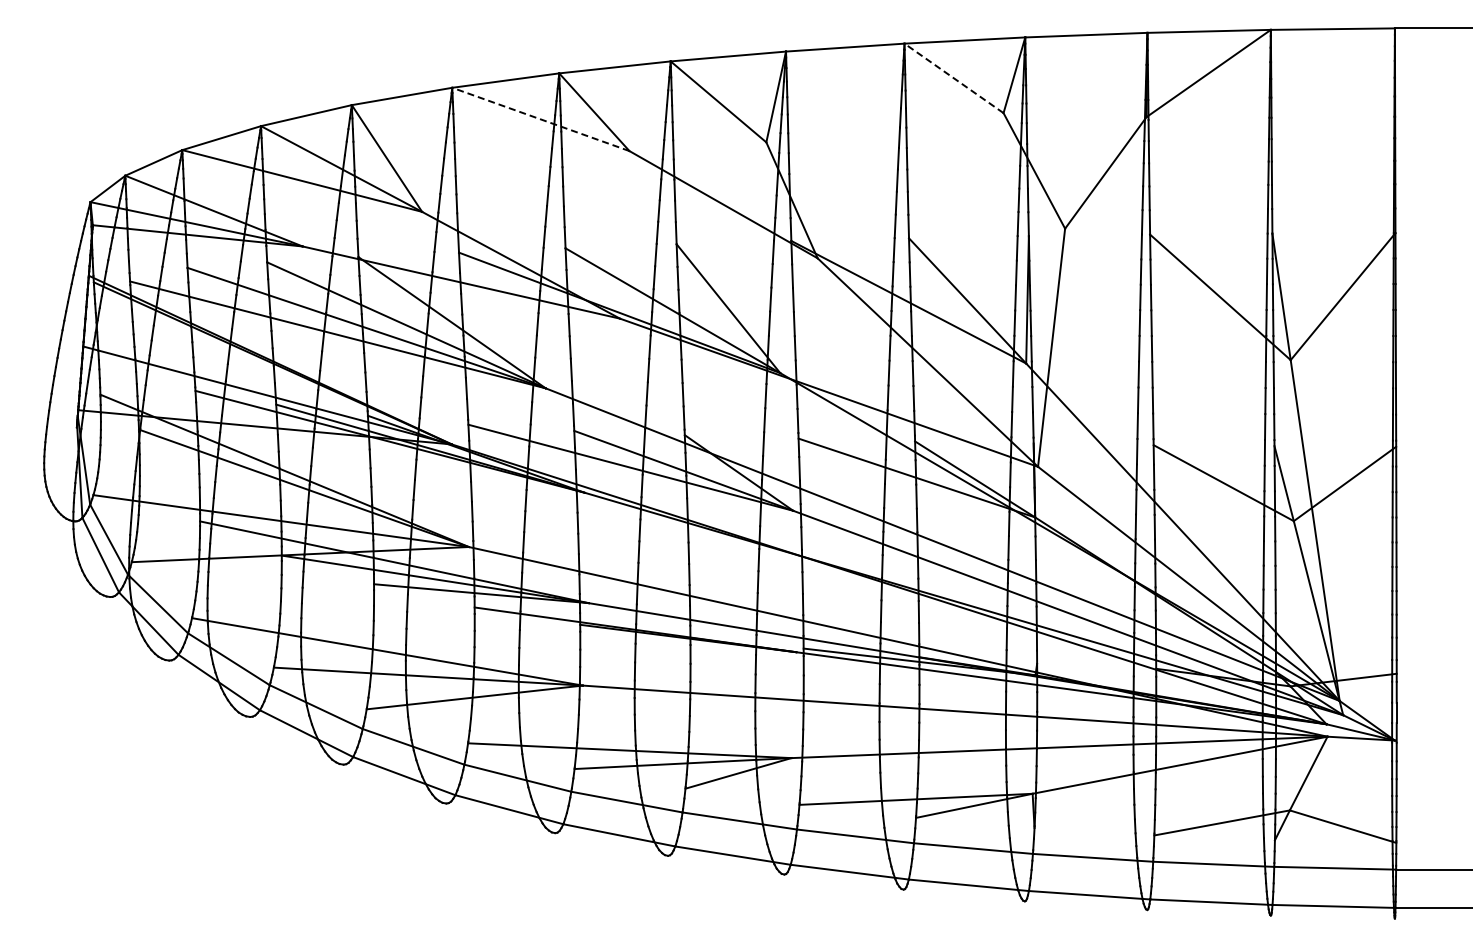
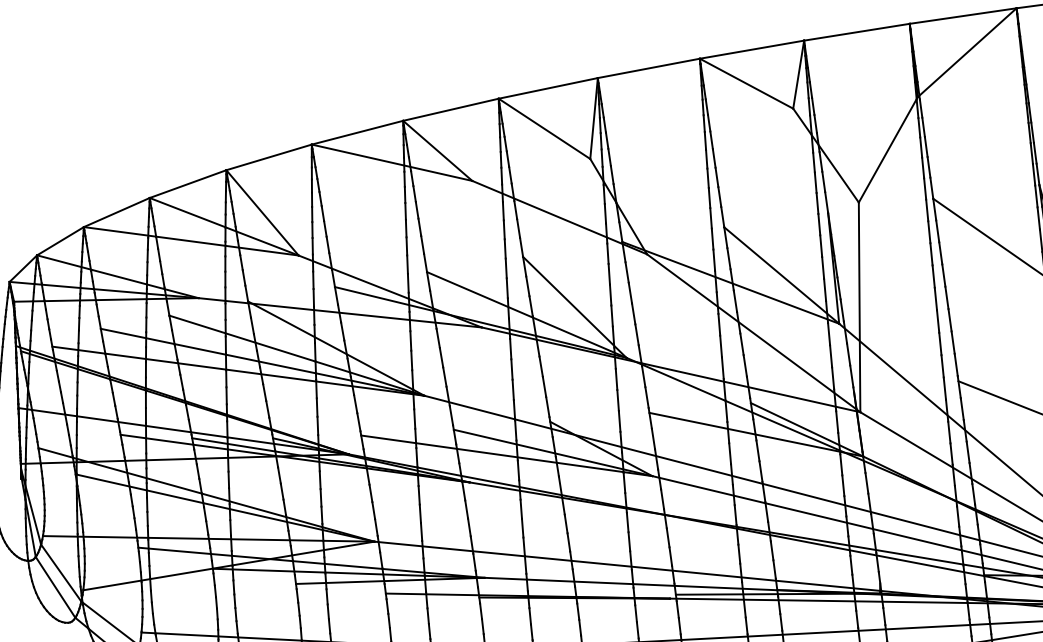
line: (953, 78) -> (746, 83), dashed -> solid
line: (540, 119) -> (391, 162), dashed -> solid

